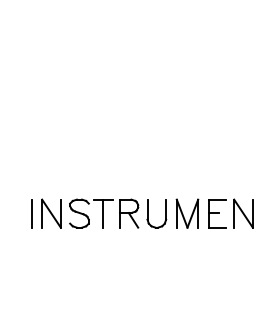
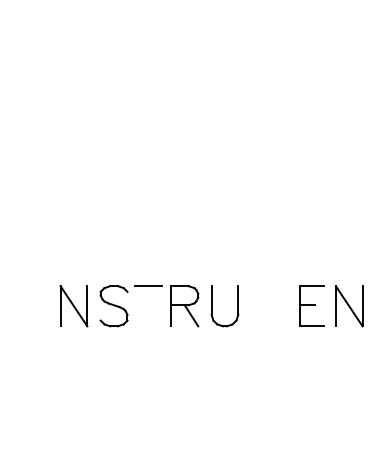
line: (31, 213) -> (45, 306), removed
line: (103, 213) -> (148, 306), removed
part: (187, 213) -> (268, 306), removed

